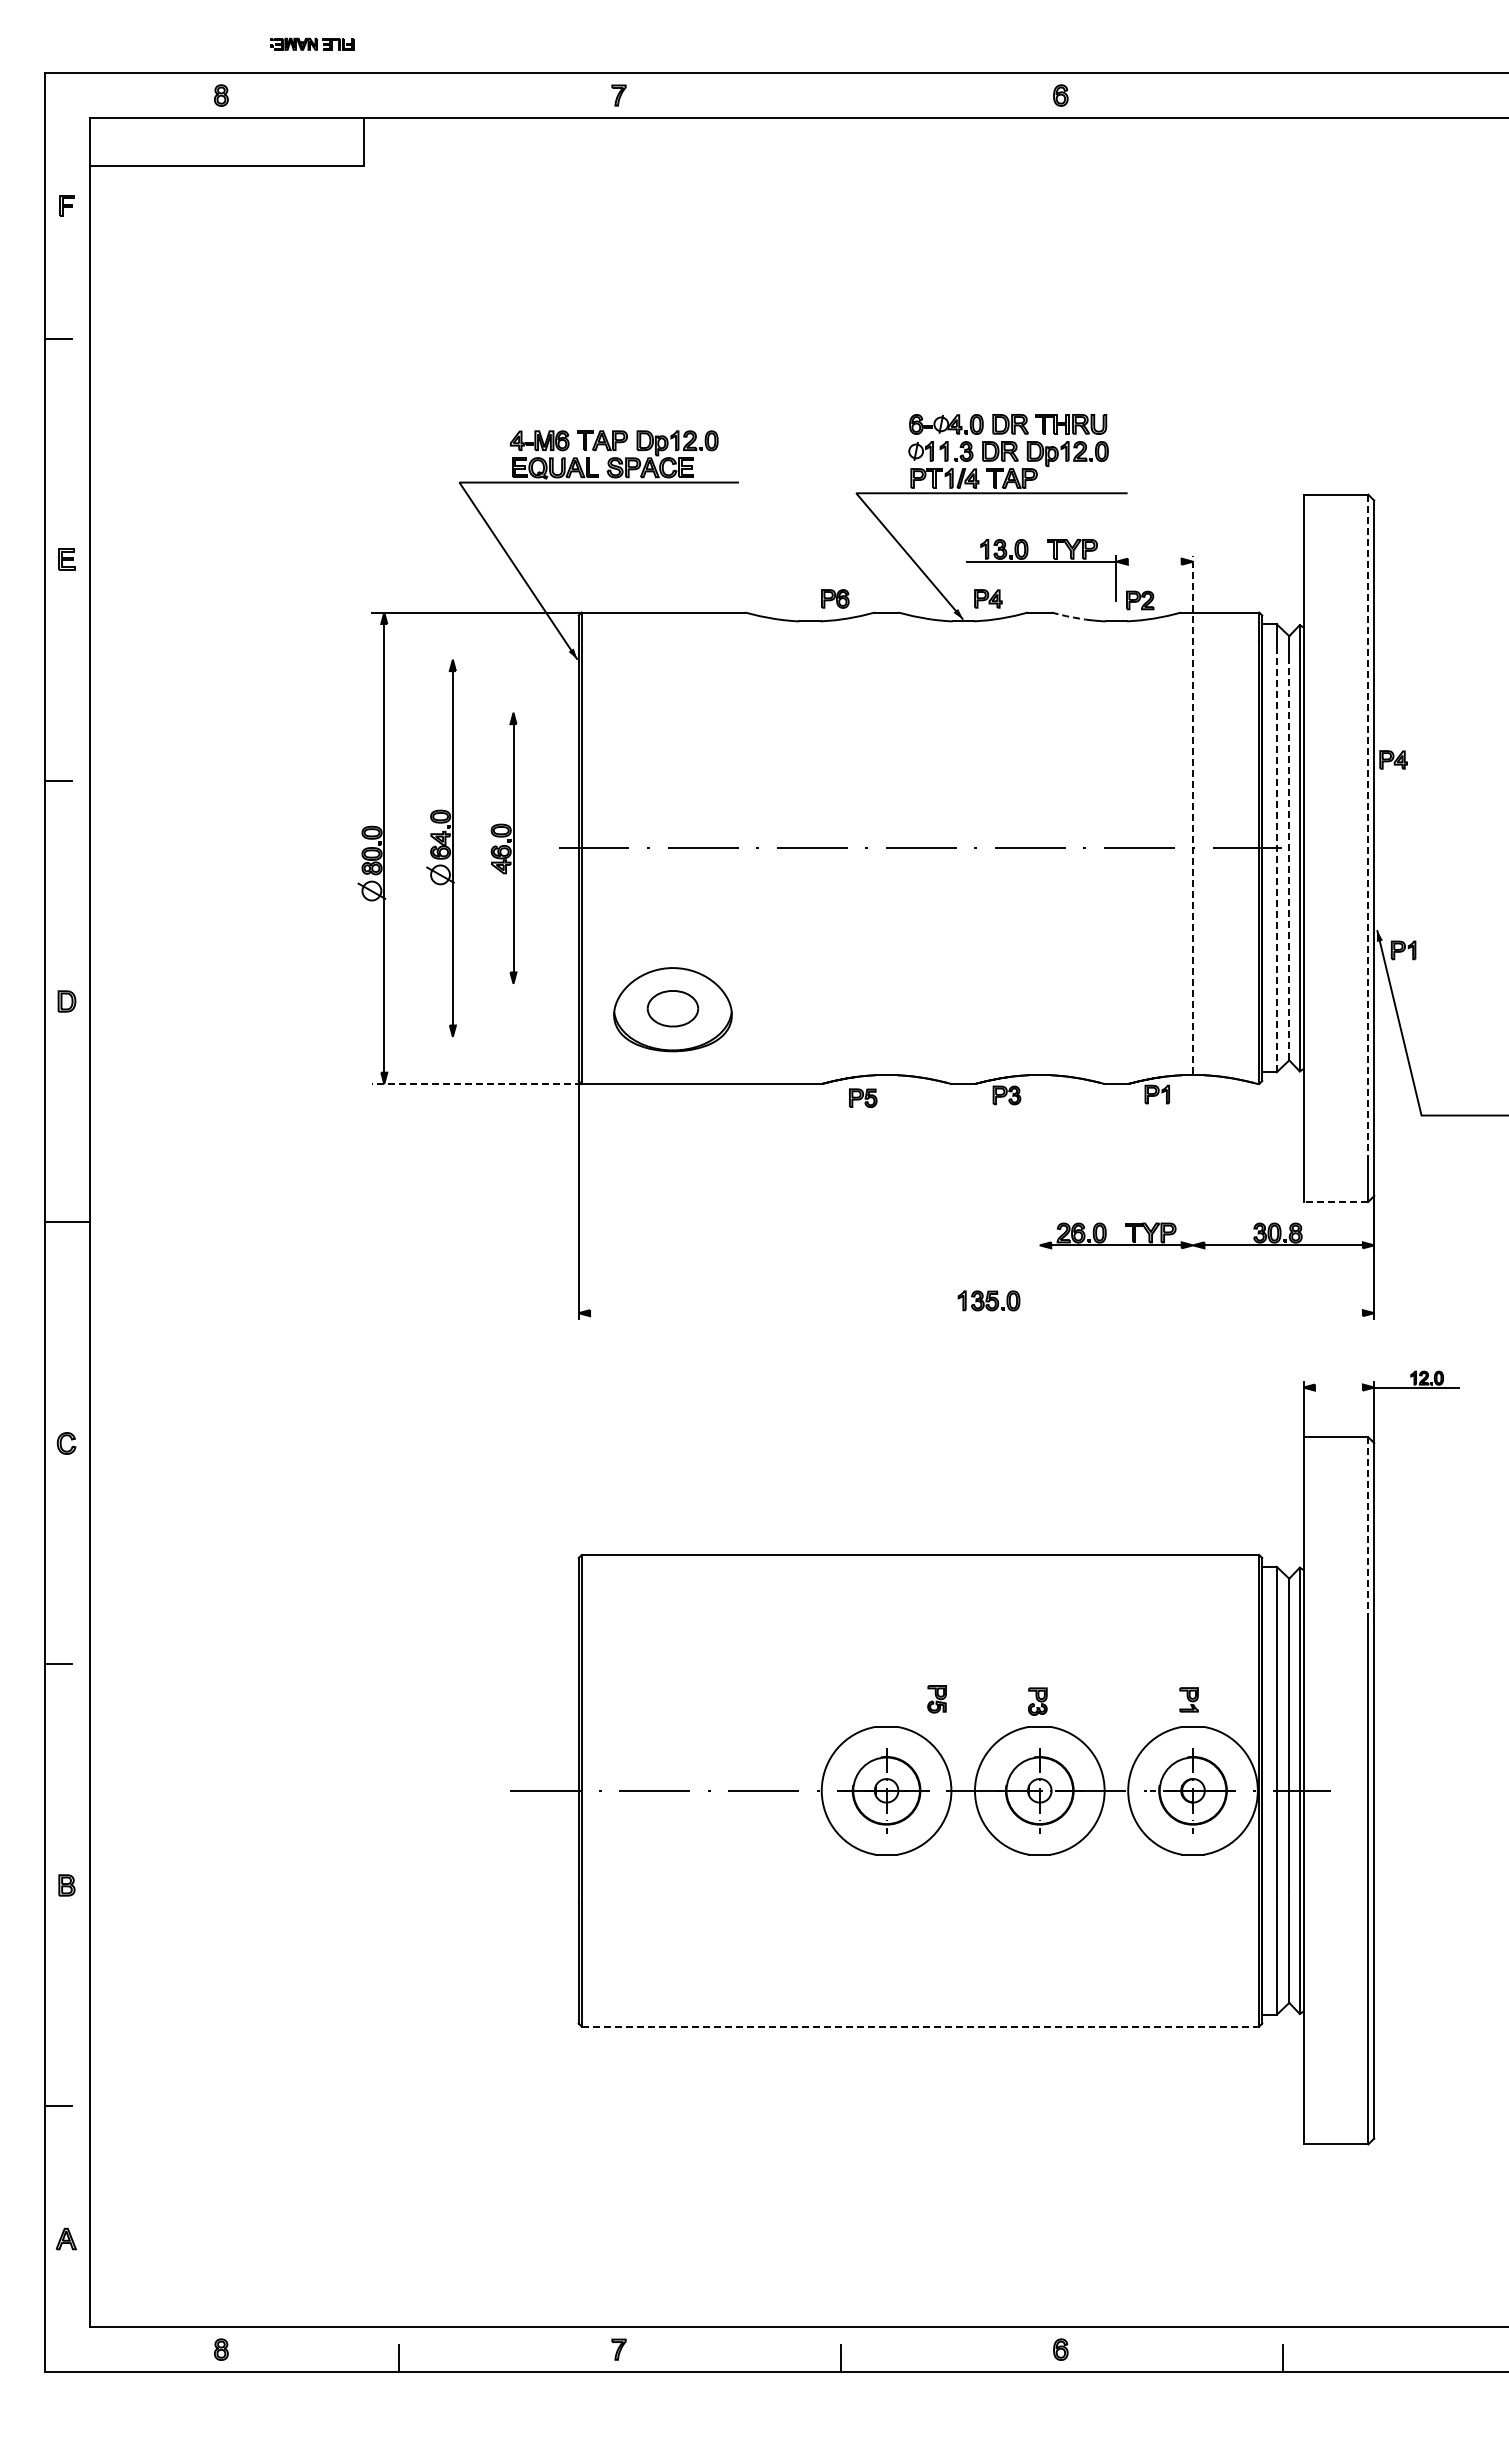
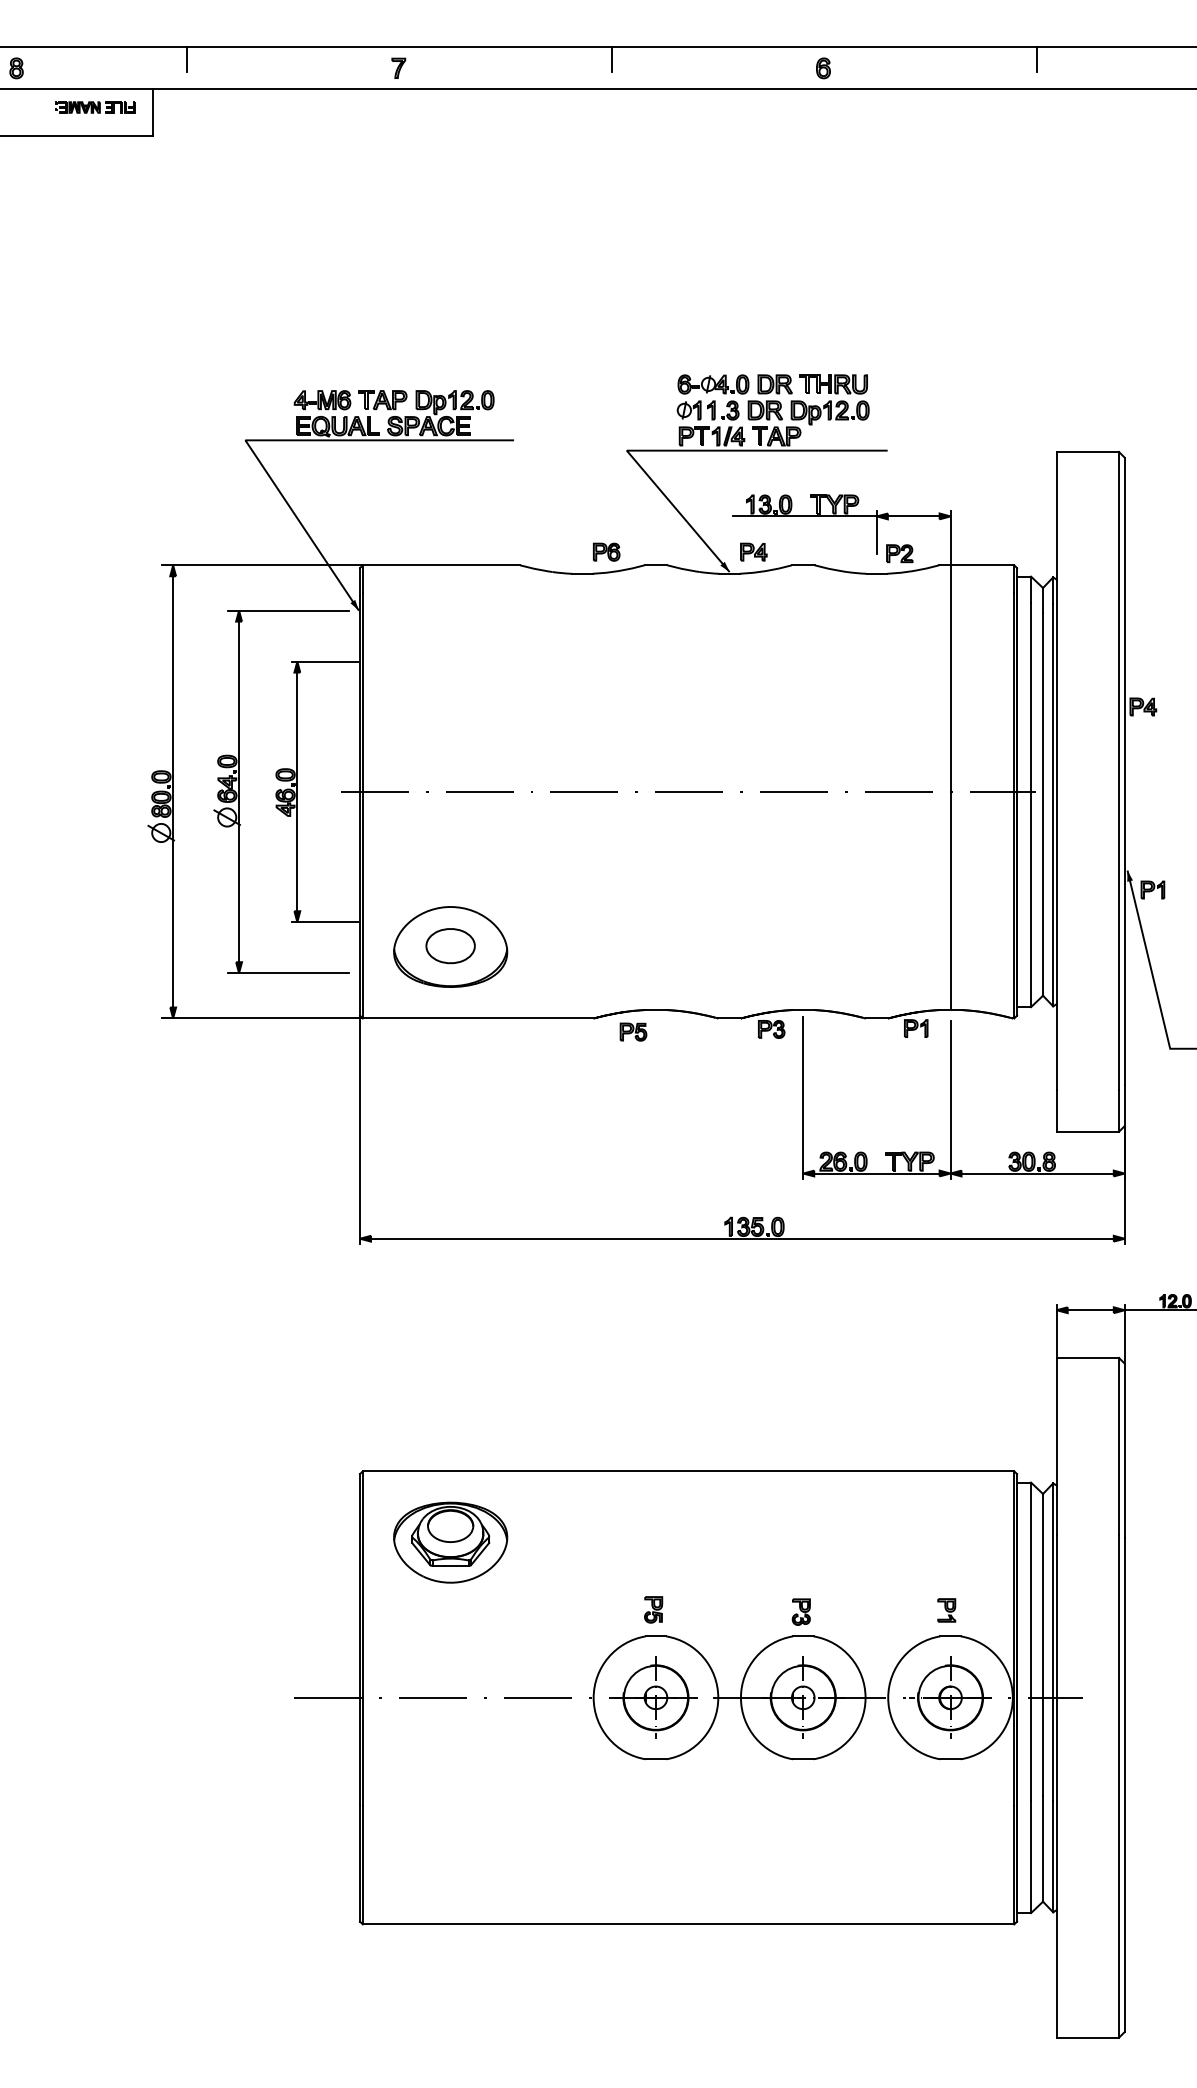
part: (312, 43) -> (95, 106), moved
line: (398, 86) -> (186, 59), added
line: (840, 86) -> (611, 59), added
line: (1282, 86) -> (1036, 59), added
line: (1154, 561) -> (913, 516), added
line: (1068, 616) -> (830, 569), dashed -> solid
line: (504, 659) -> (288, 610), added
line: (541, 712) -> (324, 661), added
line: (1193, 814) -> (950, 759), dashed -> solid
line: (1368, 826) -> (1119, 770), dashed -> solid
line: (1289, 860) -> (1043, 803), dashed -> solid
line: (1276, 861) -> (1030, 804), dashed -> solid
line: (541, 983) -> (324, 921), added
line: (504, 1036) -> (288, 972), added
line: (477, 1084) -> (262, 1018), dashed -> solid
line: (1039, 1166) -> (802, 1097), added
line: (1193, 1168) -> (950, 1099), added
line: (1335, 1201) -> (1087, 1131), dashed -> solid
line: (976, 1313) -> (742, 1239), added
line: (1338, 1387) -> (1090, 1310), added
line: (1368, 1529) -> (1119, 1446), dashed -> solid
part: (672, 1628) -> (450, 1541), added
part: (936, 1699) -> (653, 1610), moved
line: (920, 2026) -> (688, 1924), dashed -> solid

